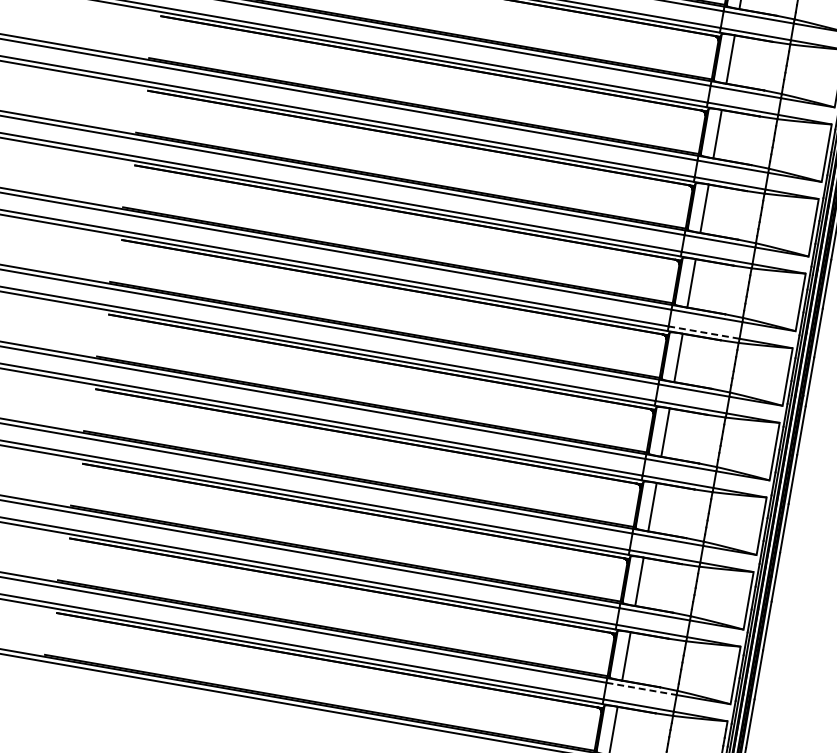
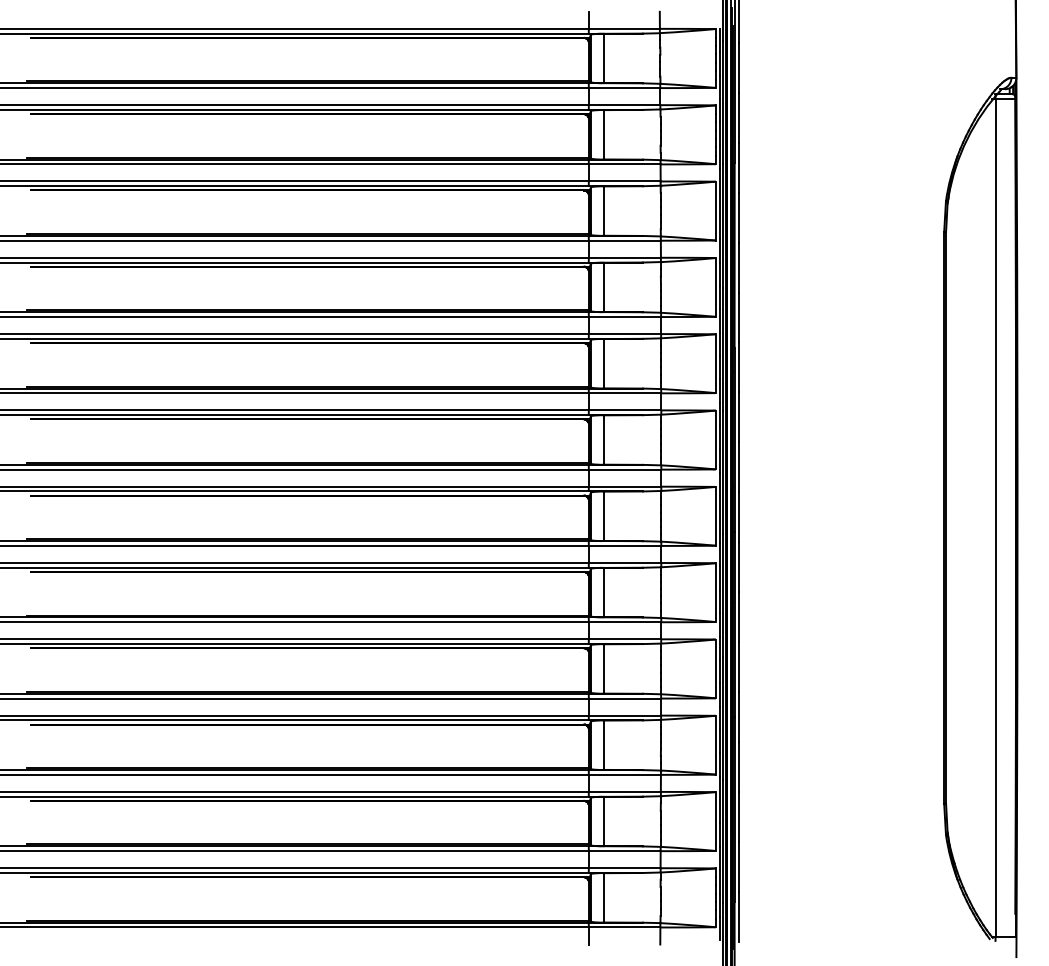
line: (703, 332) -> (624, 486), dashed -> solid
line: (641, 689) -> (624, 851), dashed -> solid

